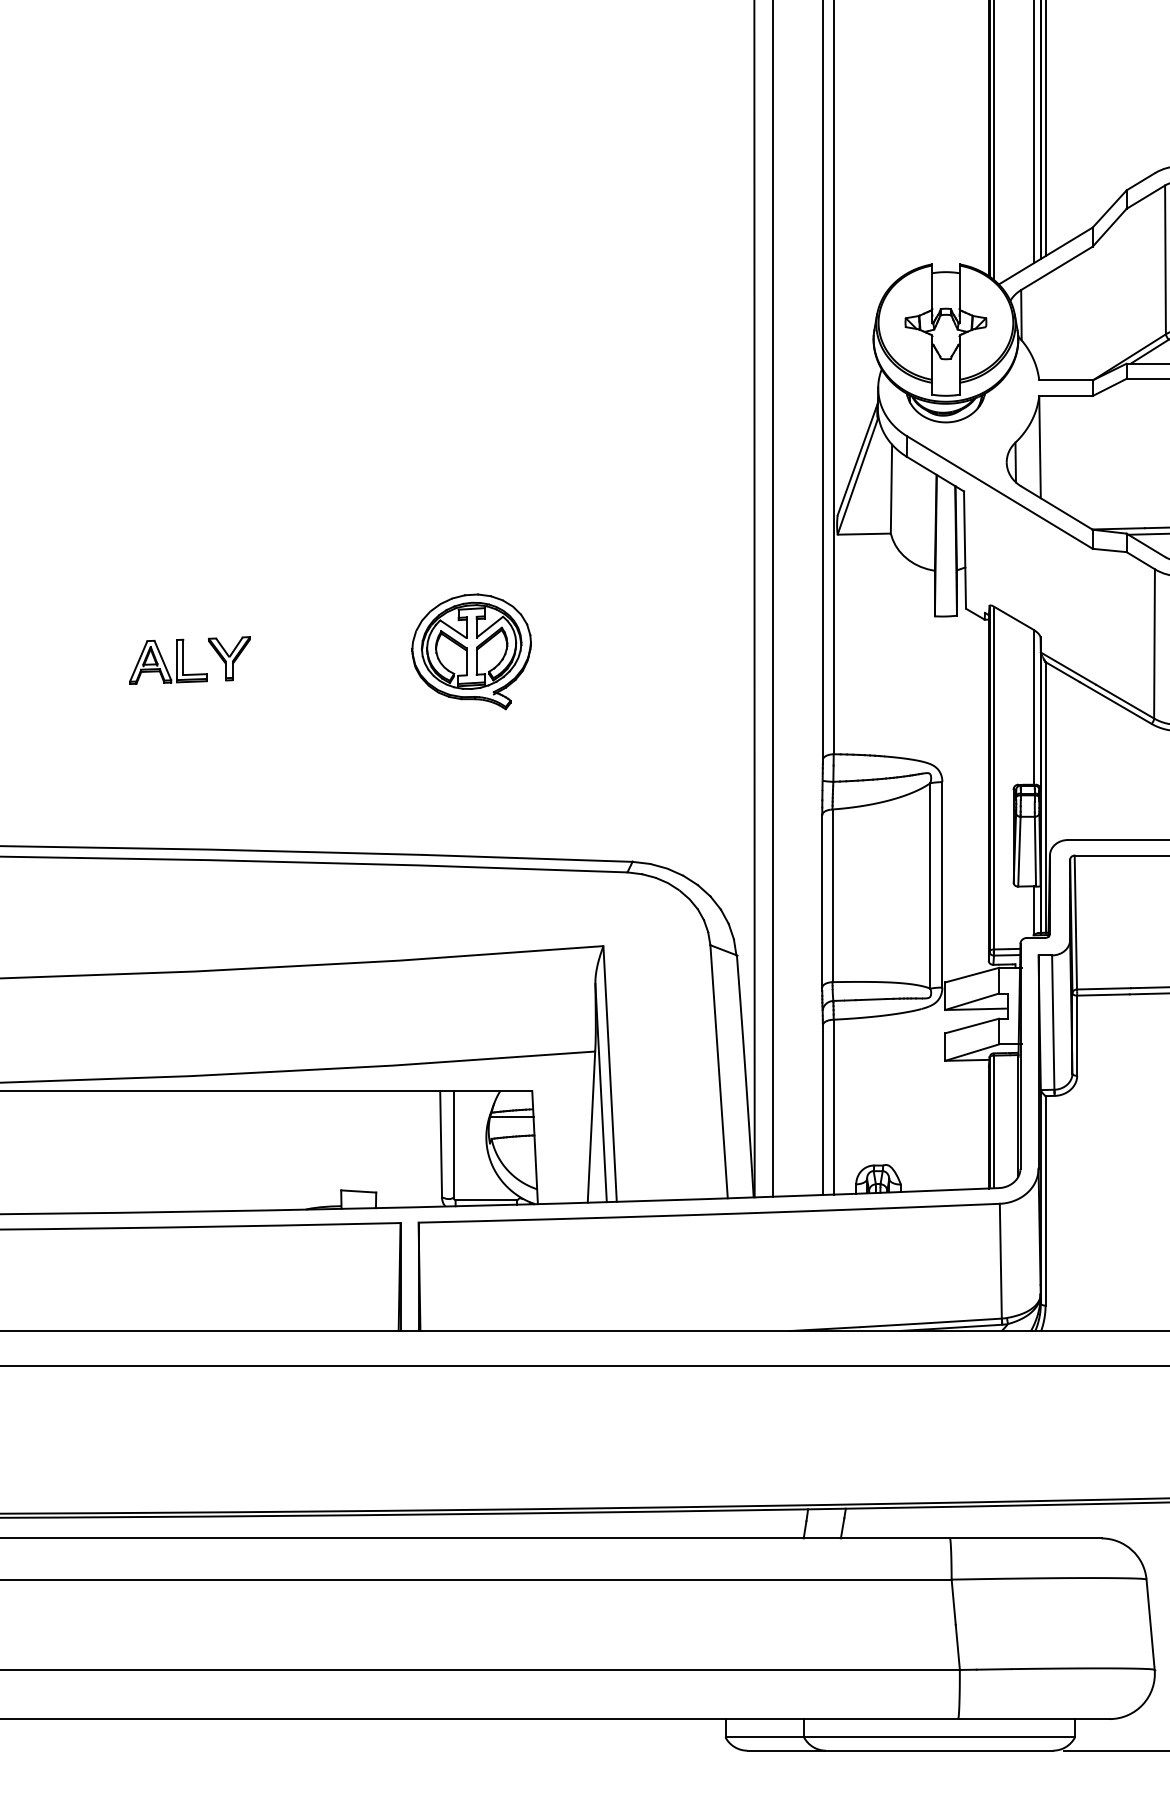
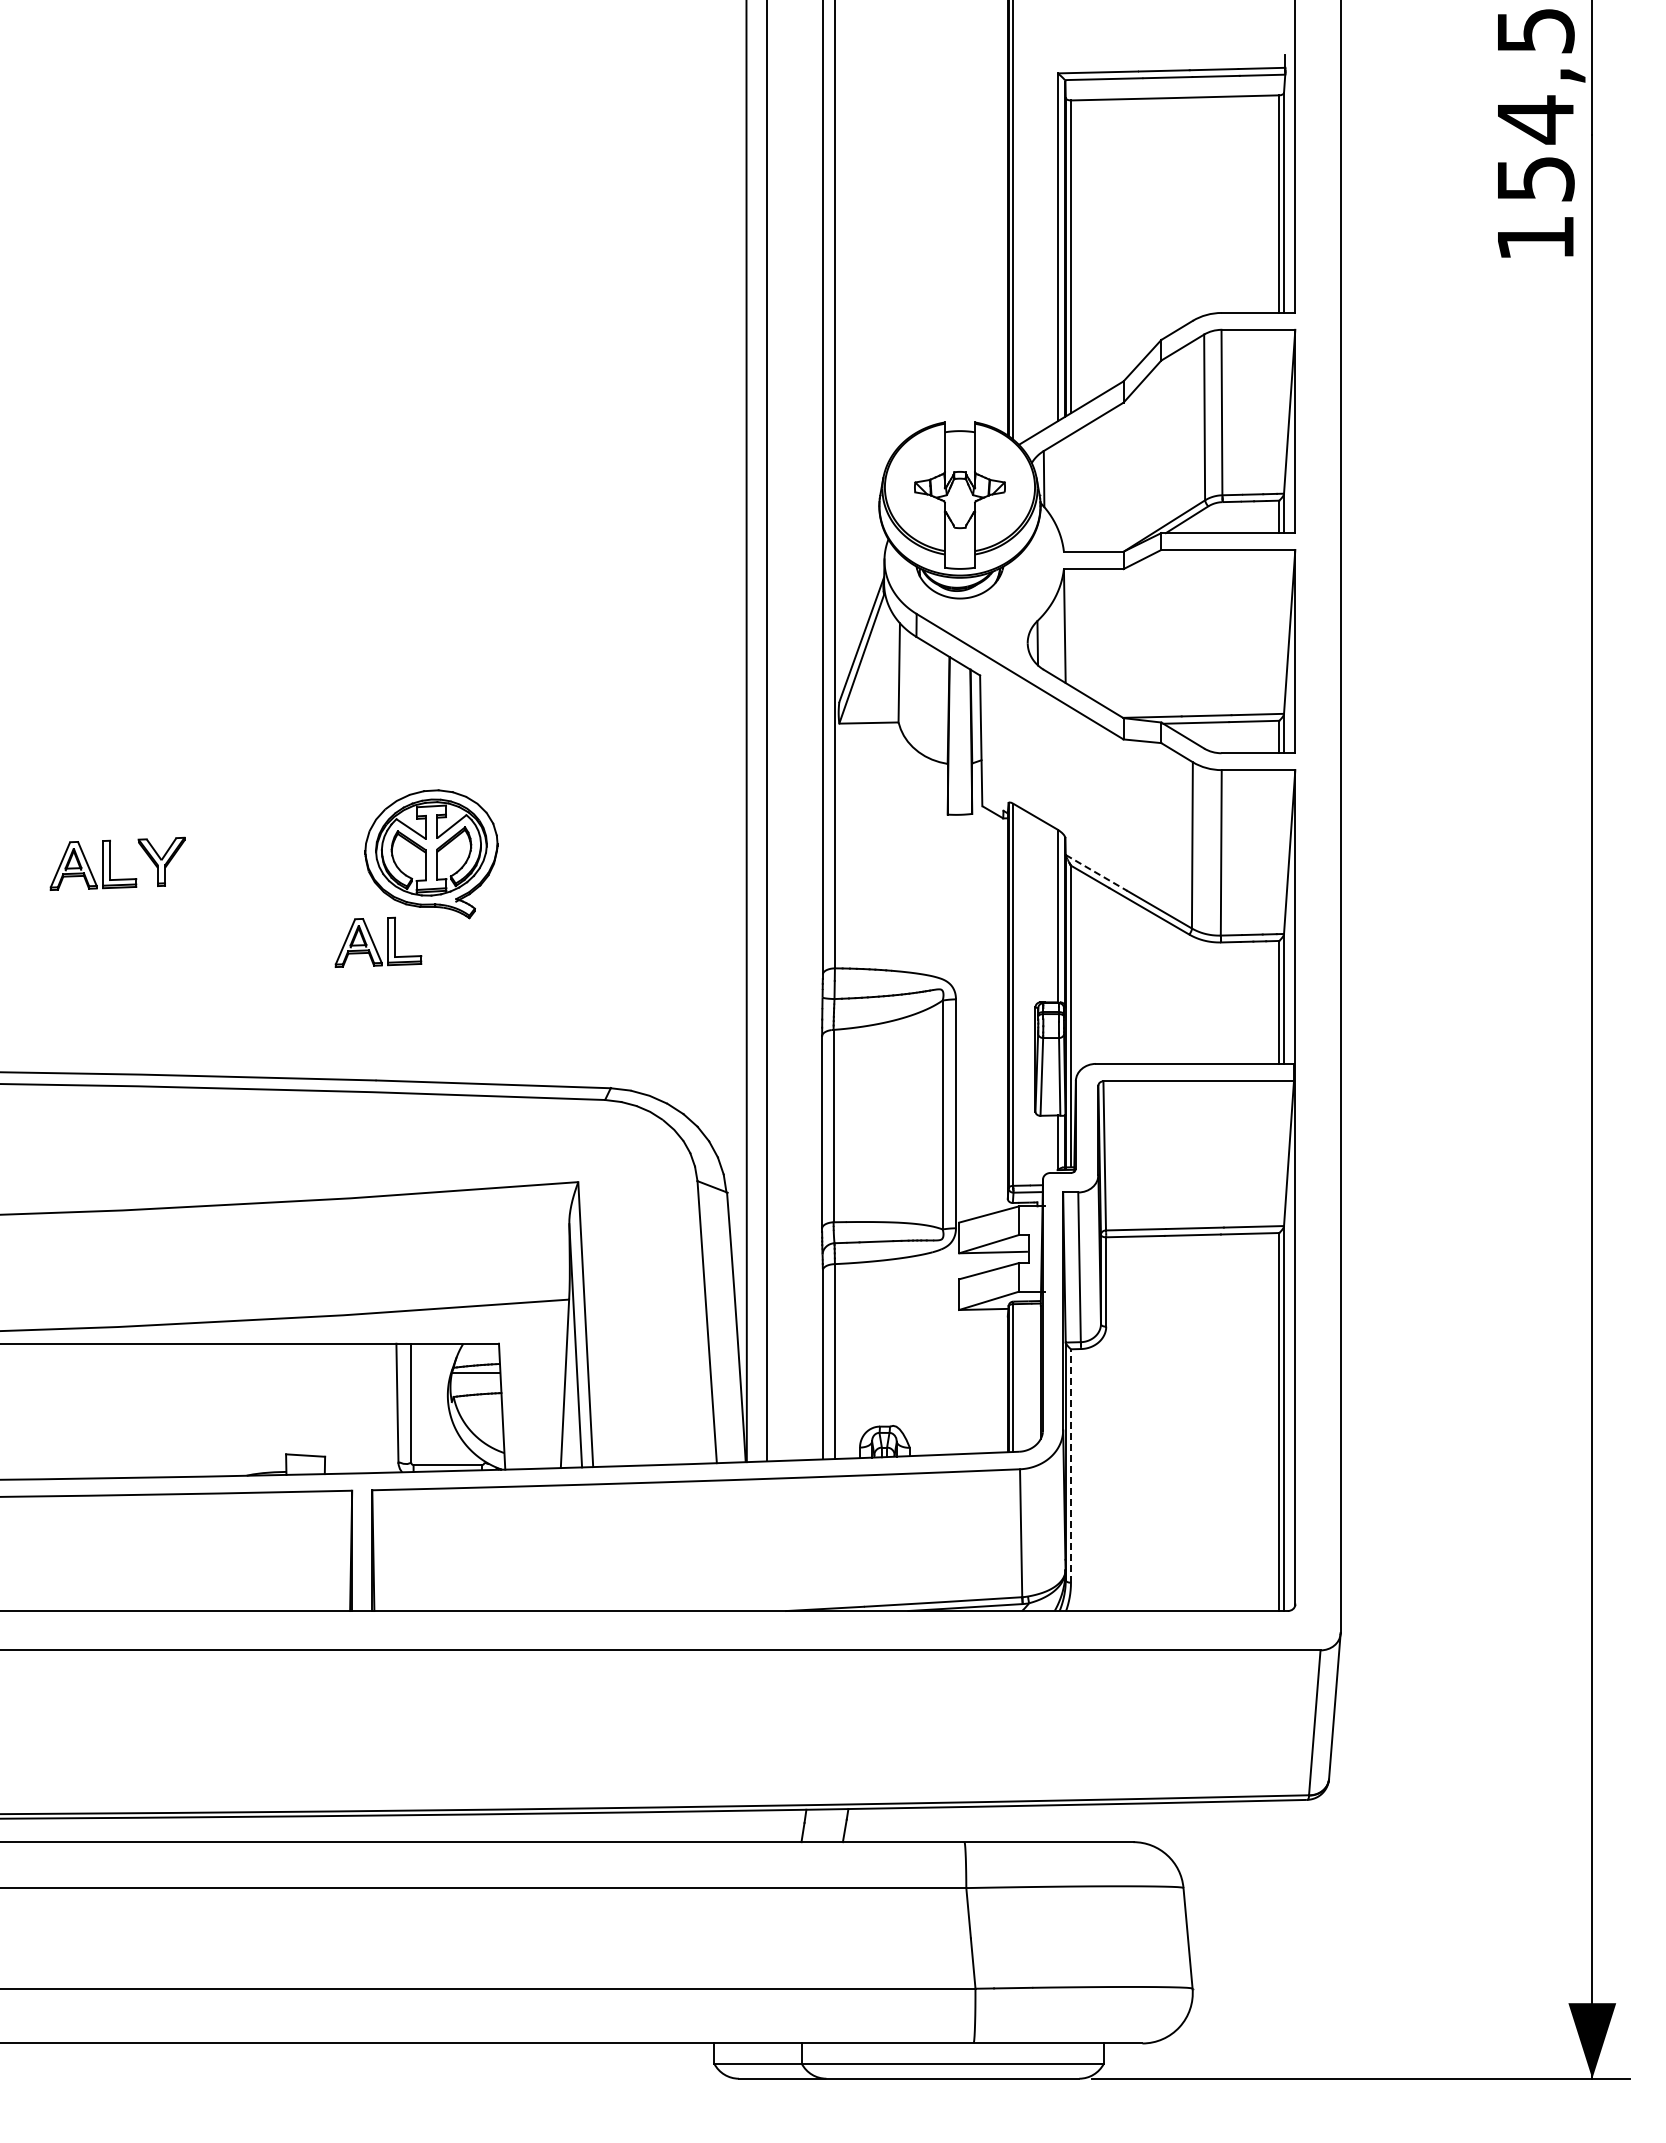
line: (1068, 668) -> (1096, 872), solid -> dashed
part: (424, 730) -> (378, 941), added
line: (1046, 1200) -> (1071, 1465), solid -> dashed

